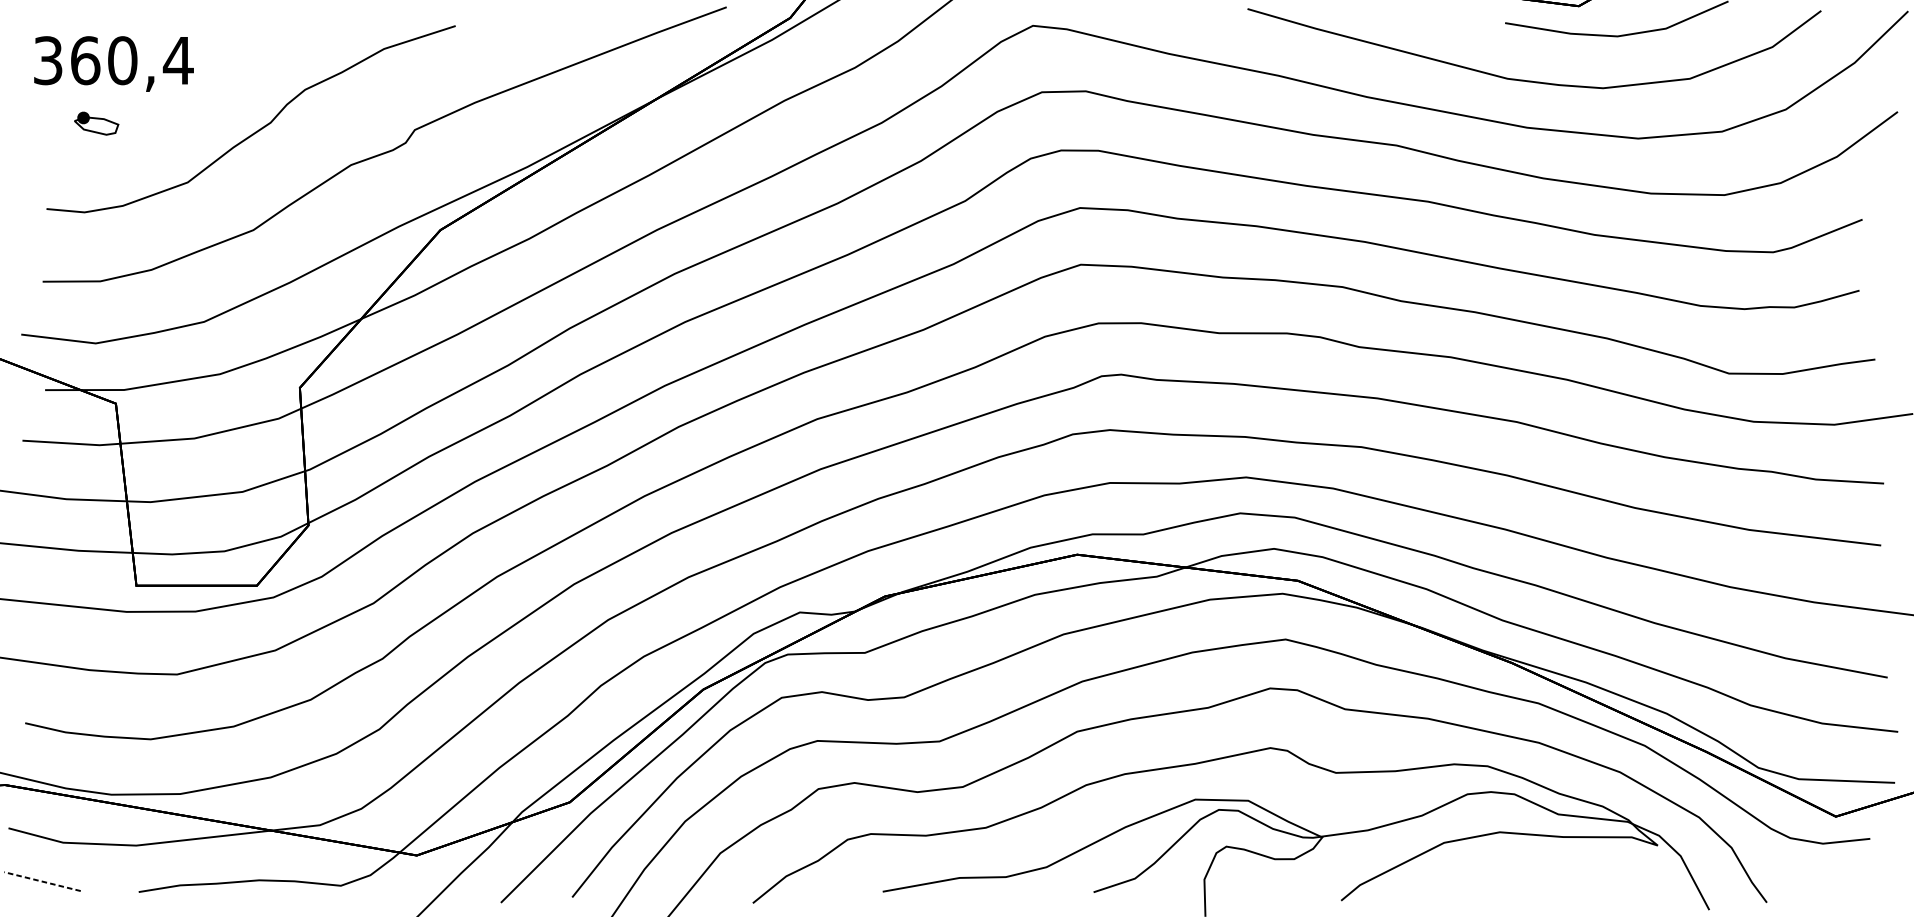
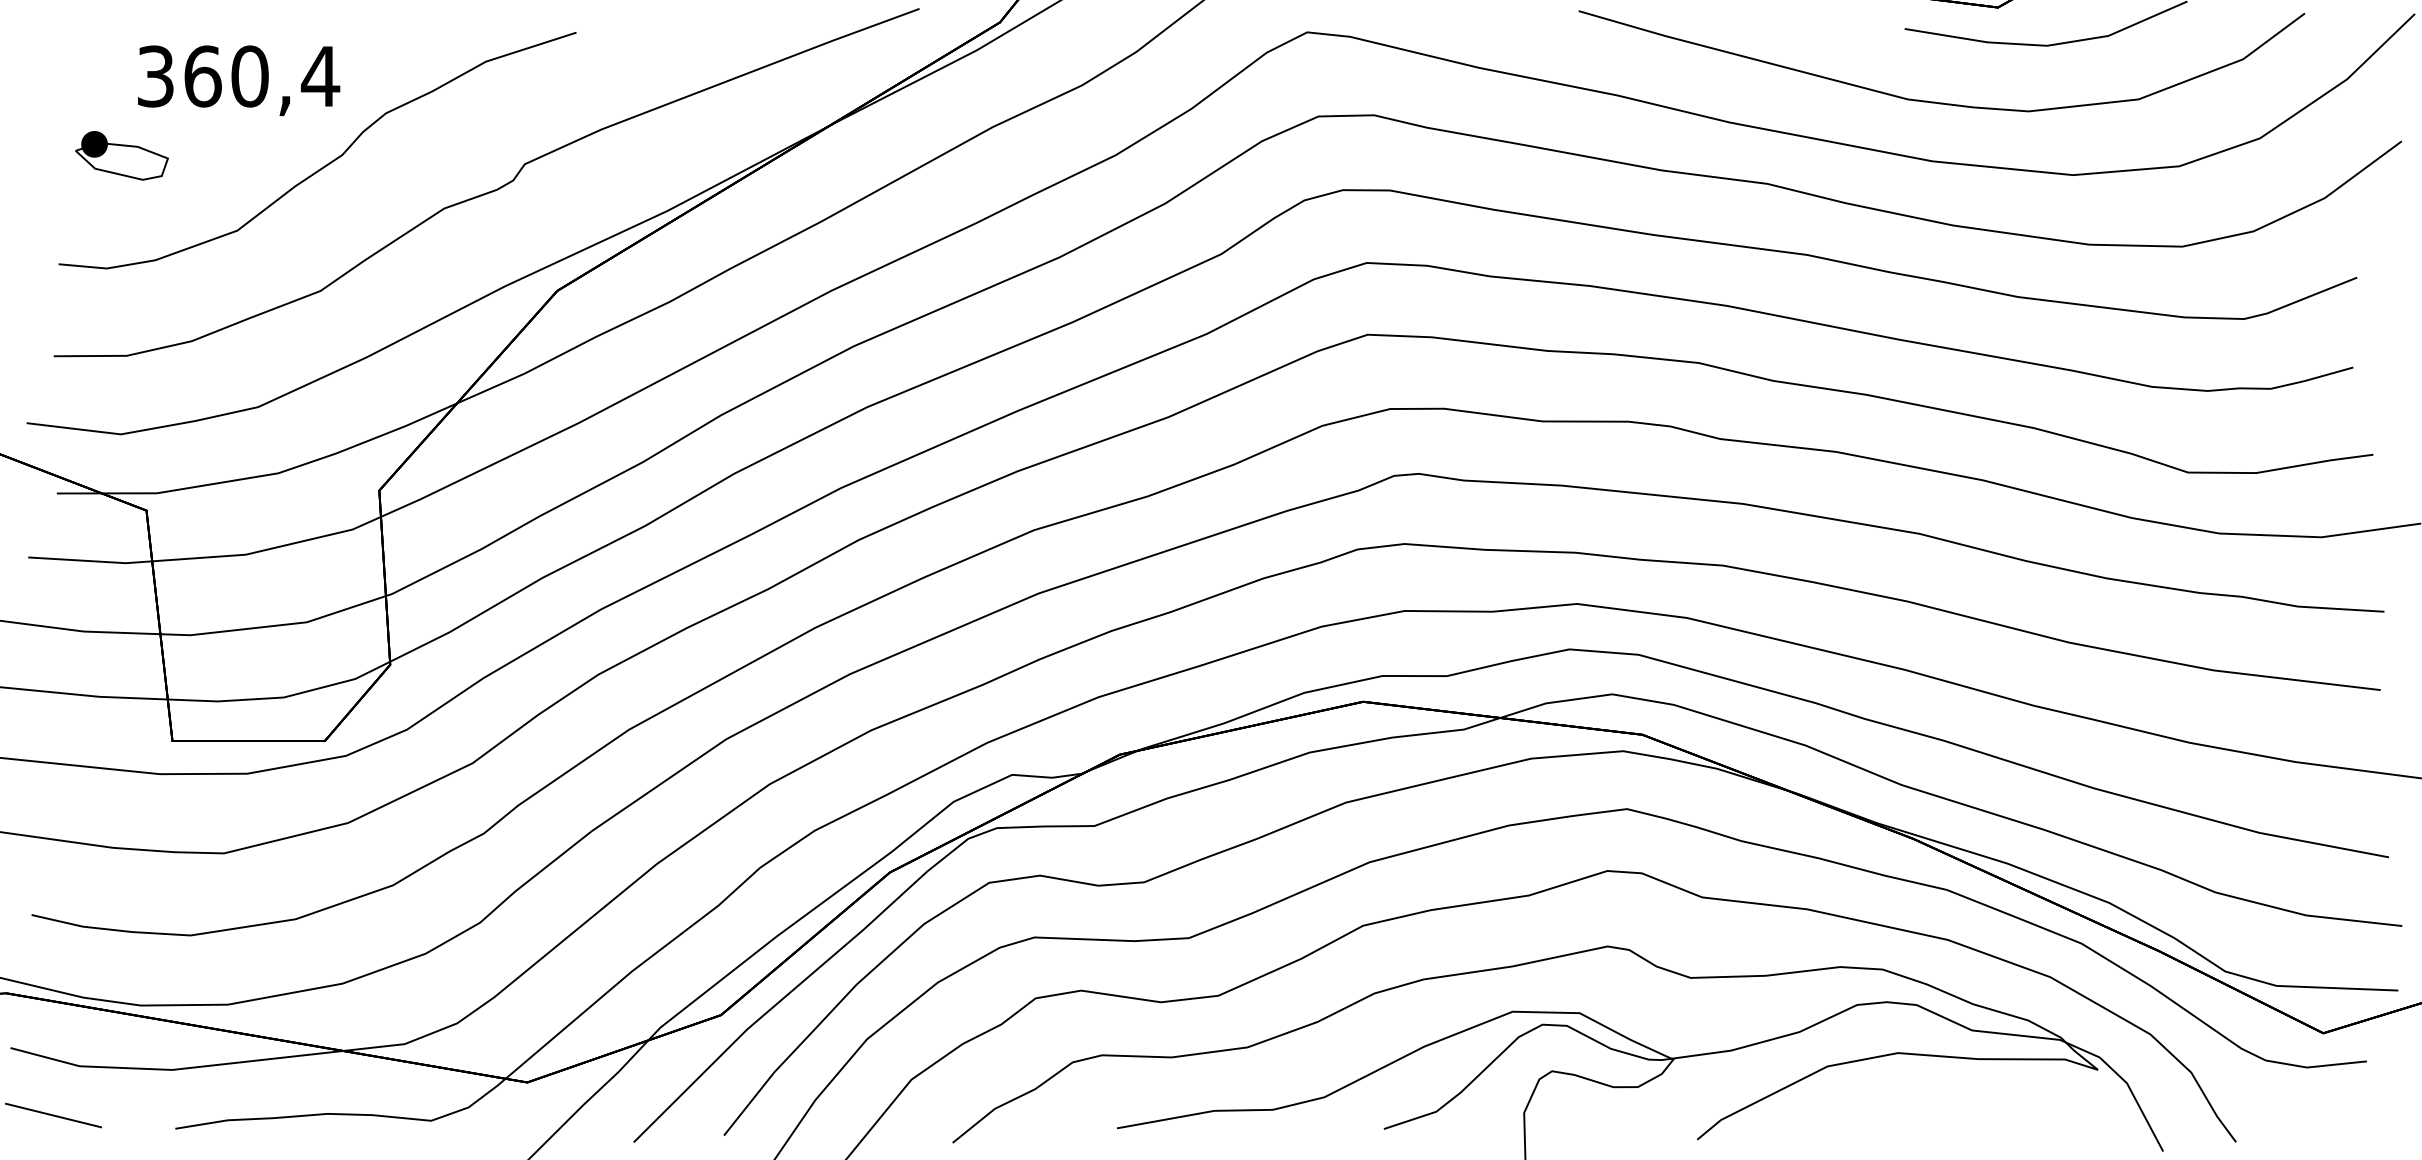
text: (114, 63) -> (239, 80), moved
part: (96, 123) -> (121, 155), size x1.67
line: (42, 881) -> (53, 1115), dashed -> solid

